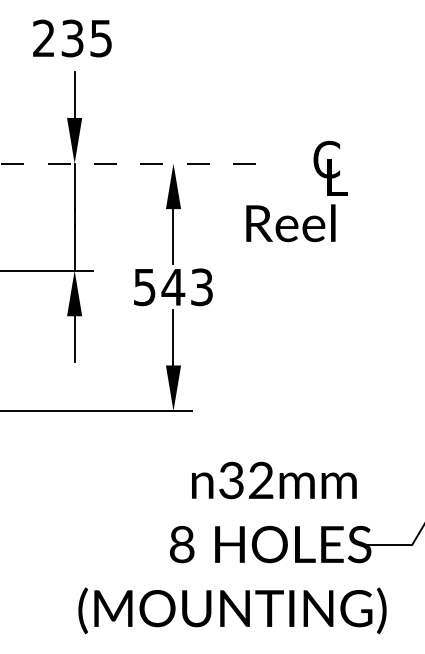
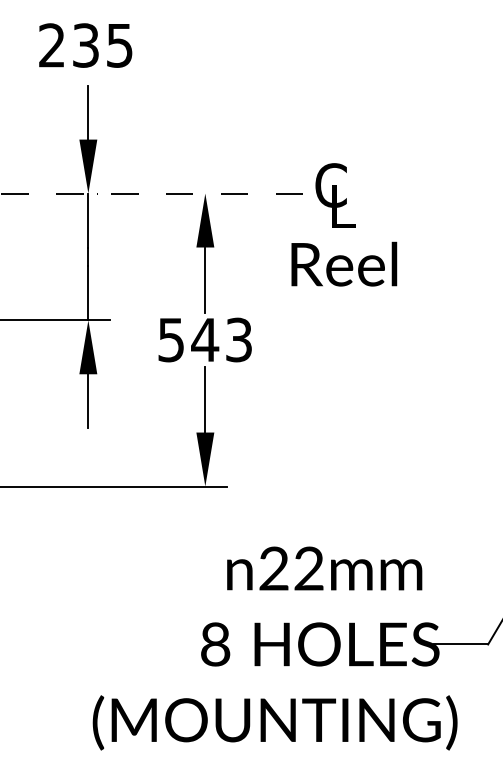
text: (330, 167) -> (335, 194), moved
text: (231, 481) -> (273, 569), 32mm -> 22mm

